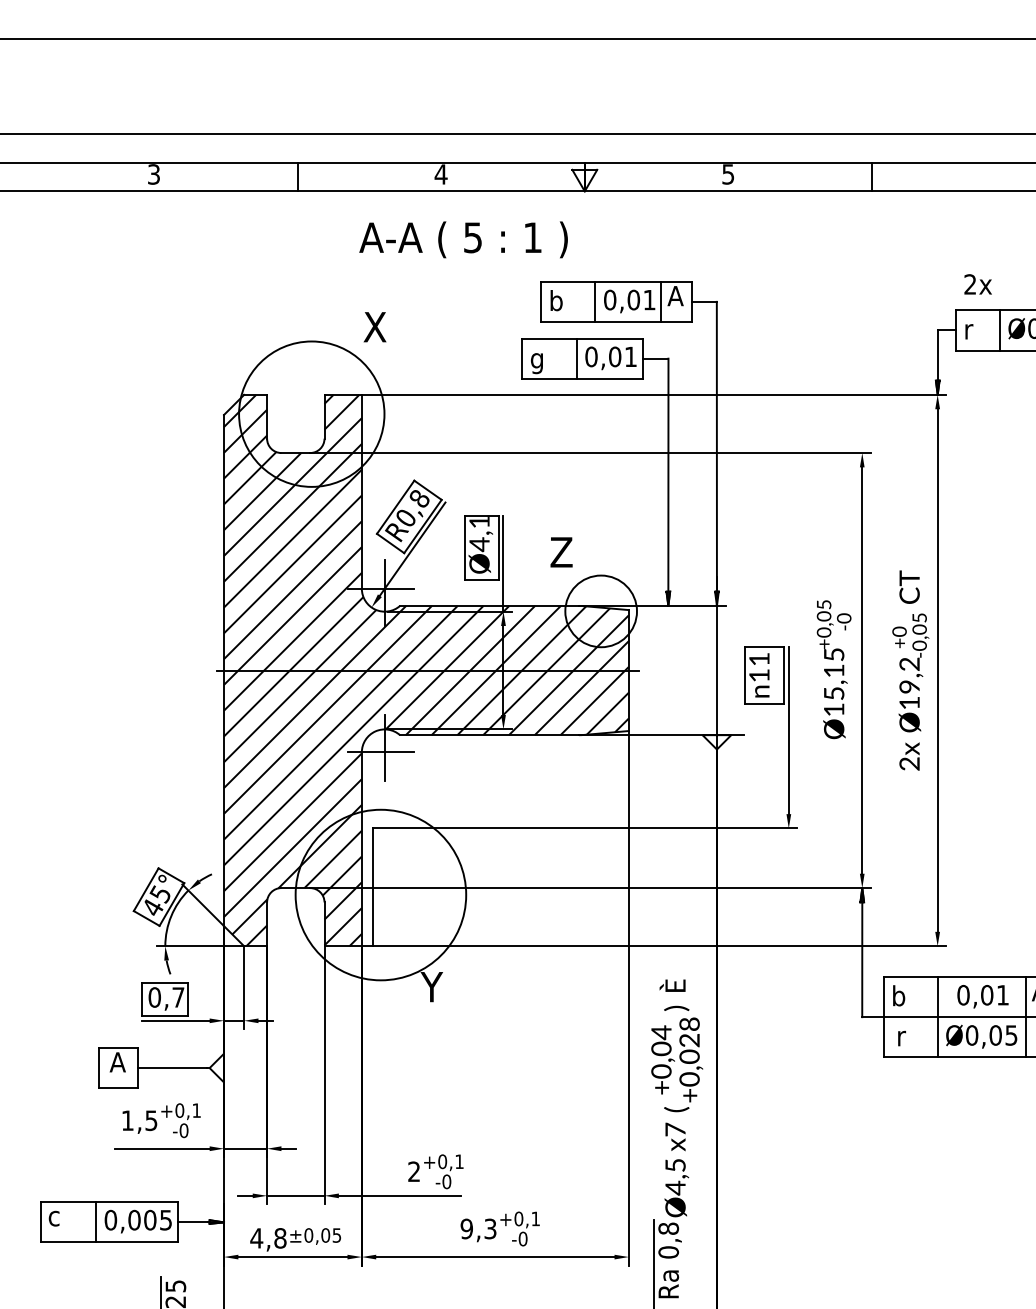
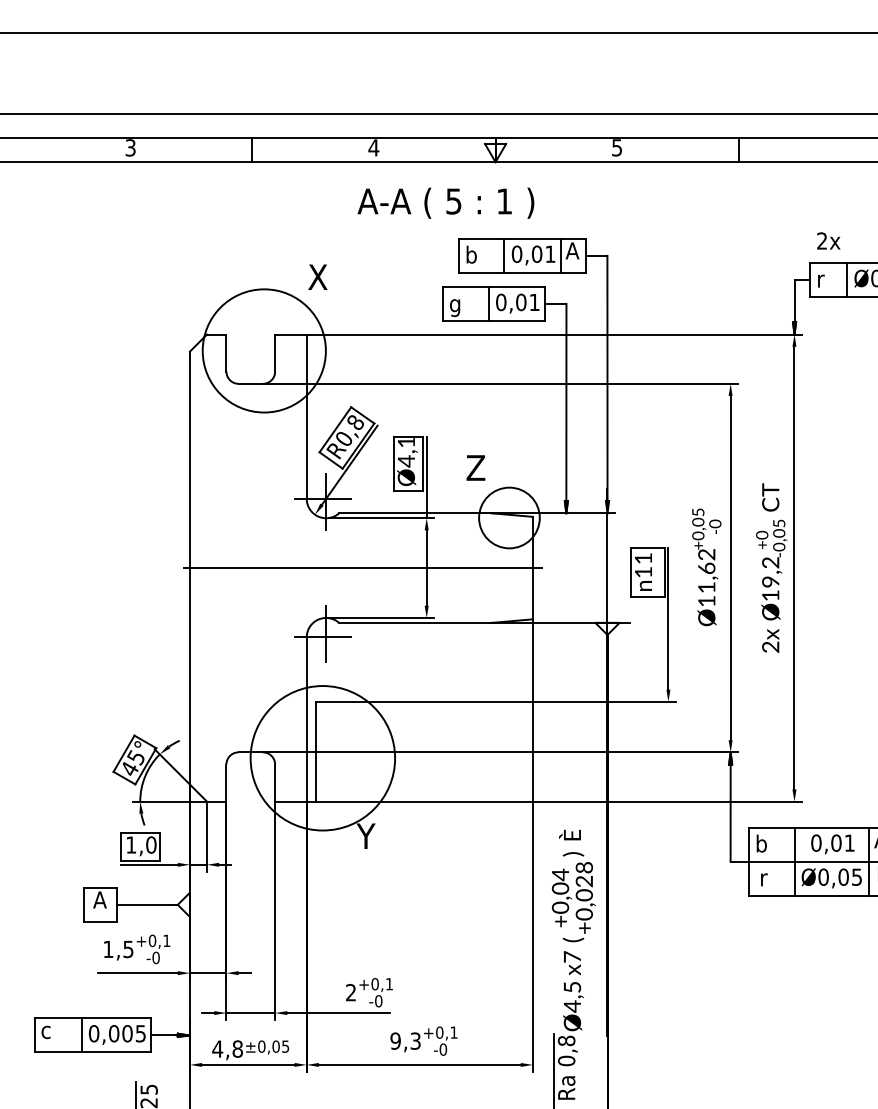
text: (463, 238) -> (445, 202), moved
hatch: (425, 669) -> (360, 567), removed
text: (833, 673) -> (706, 570), Ø15,15 -> Ø11,62
text: (166, 996) -> (141, 844), 0,7 -> 1,0

